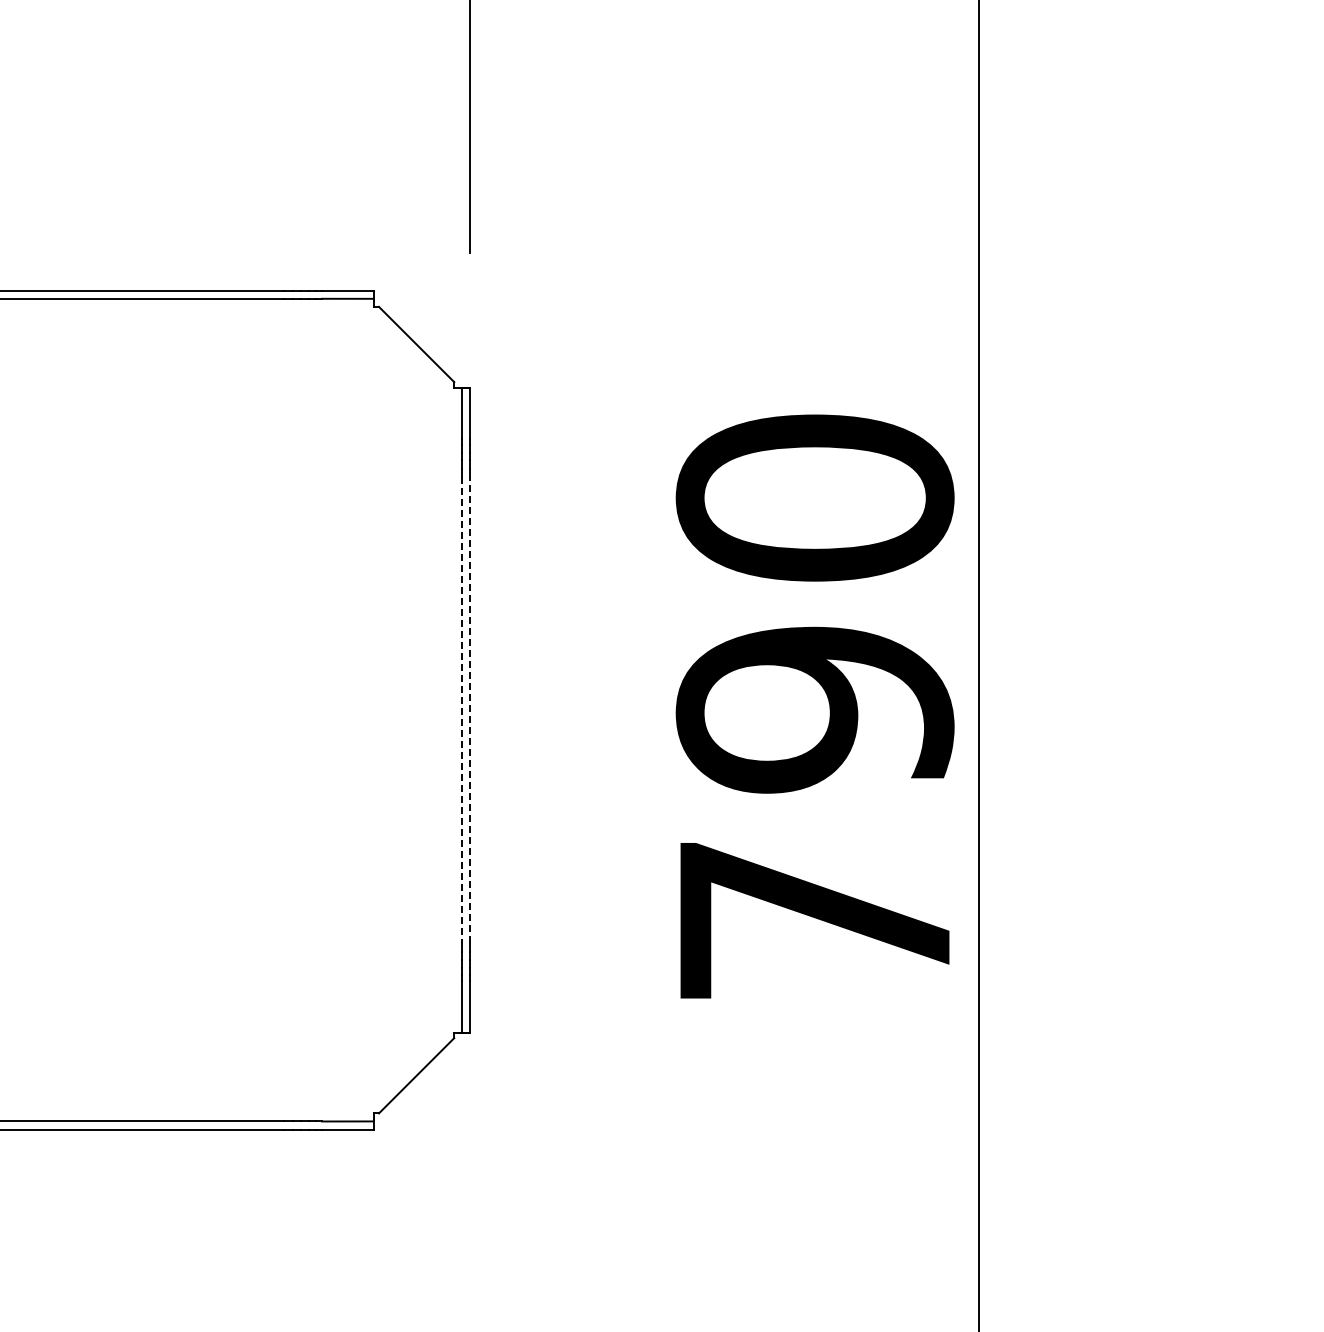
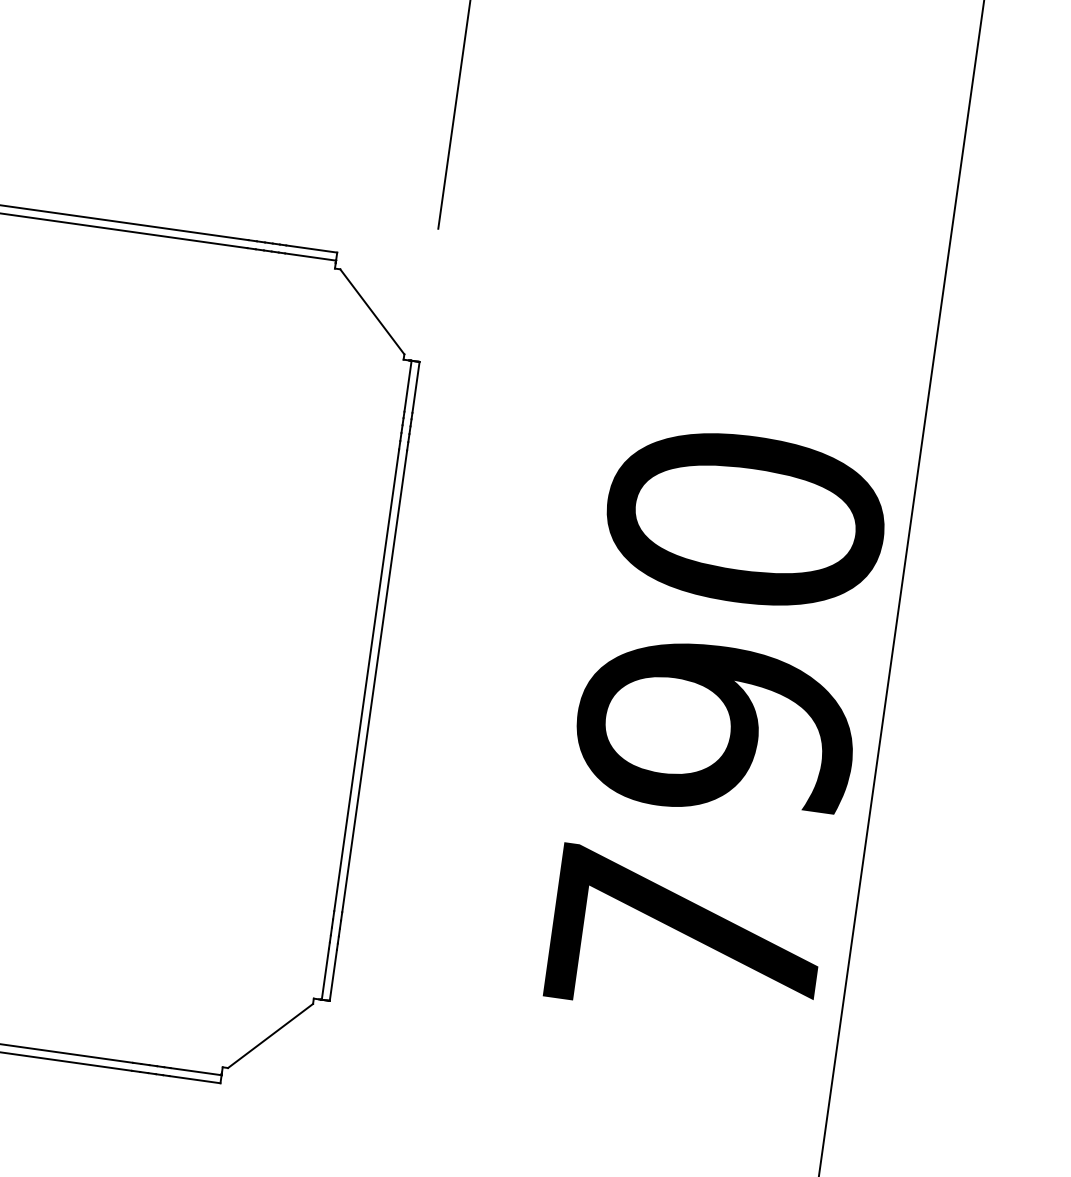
line: (470, 709) -> (374, 680), dashed -> solid
line: (462, 710) -> (366, 680), dashed -> solid

